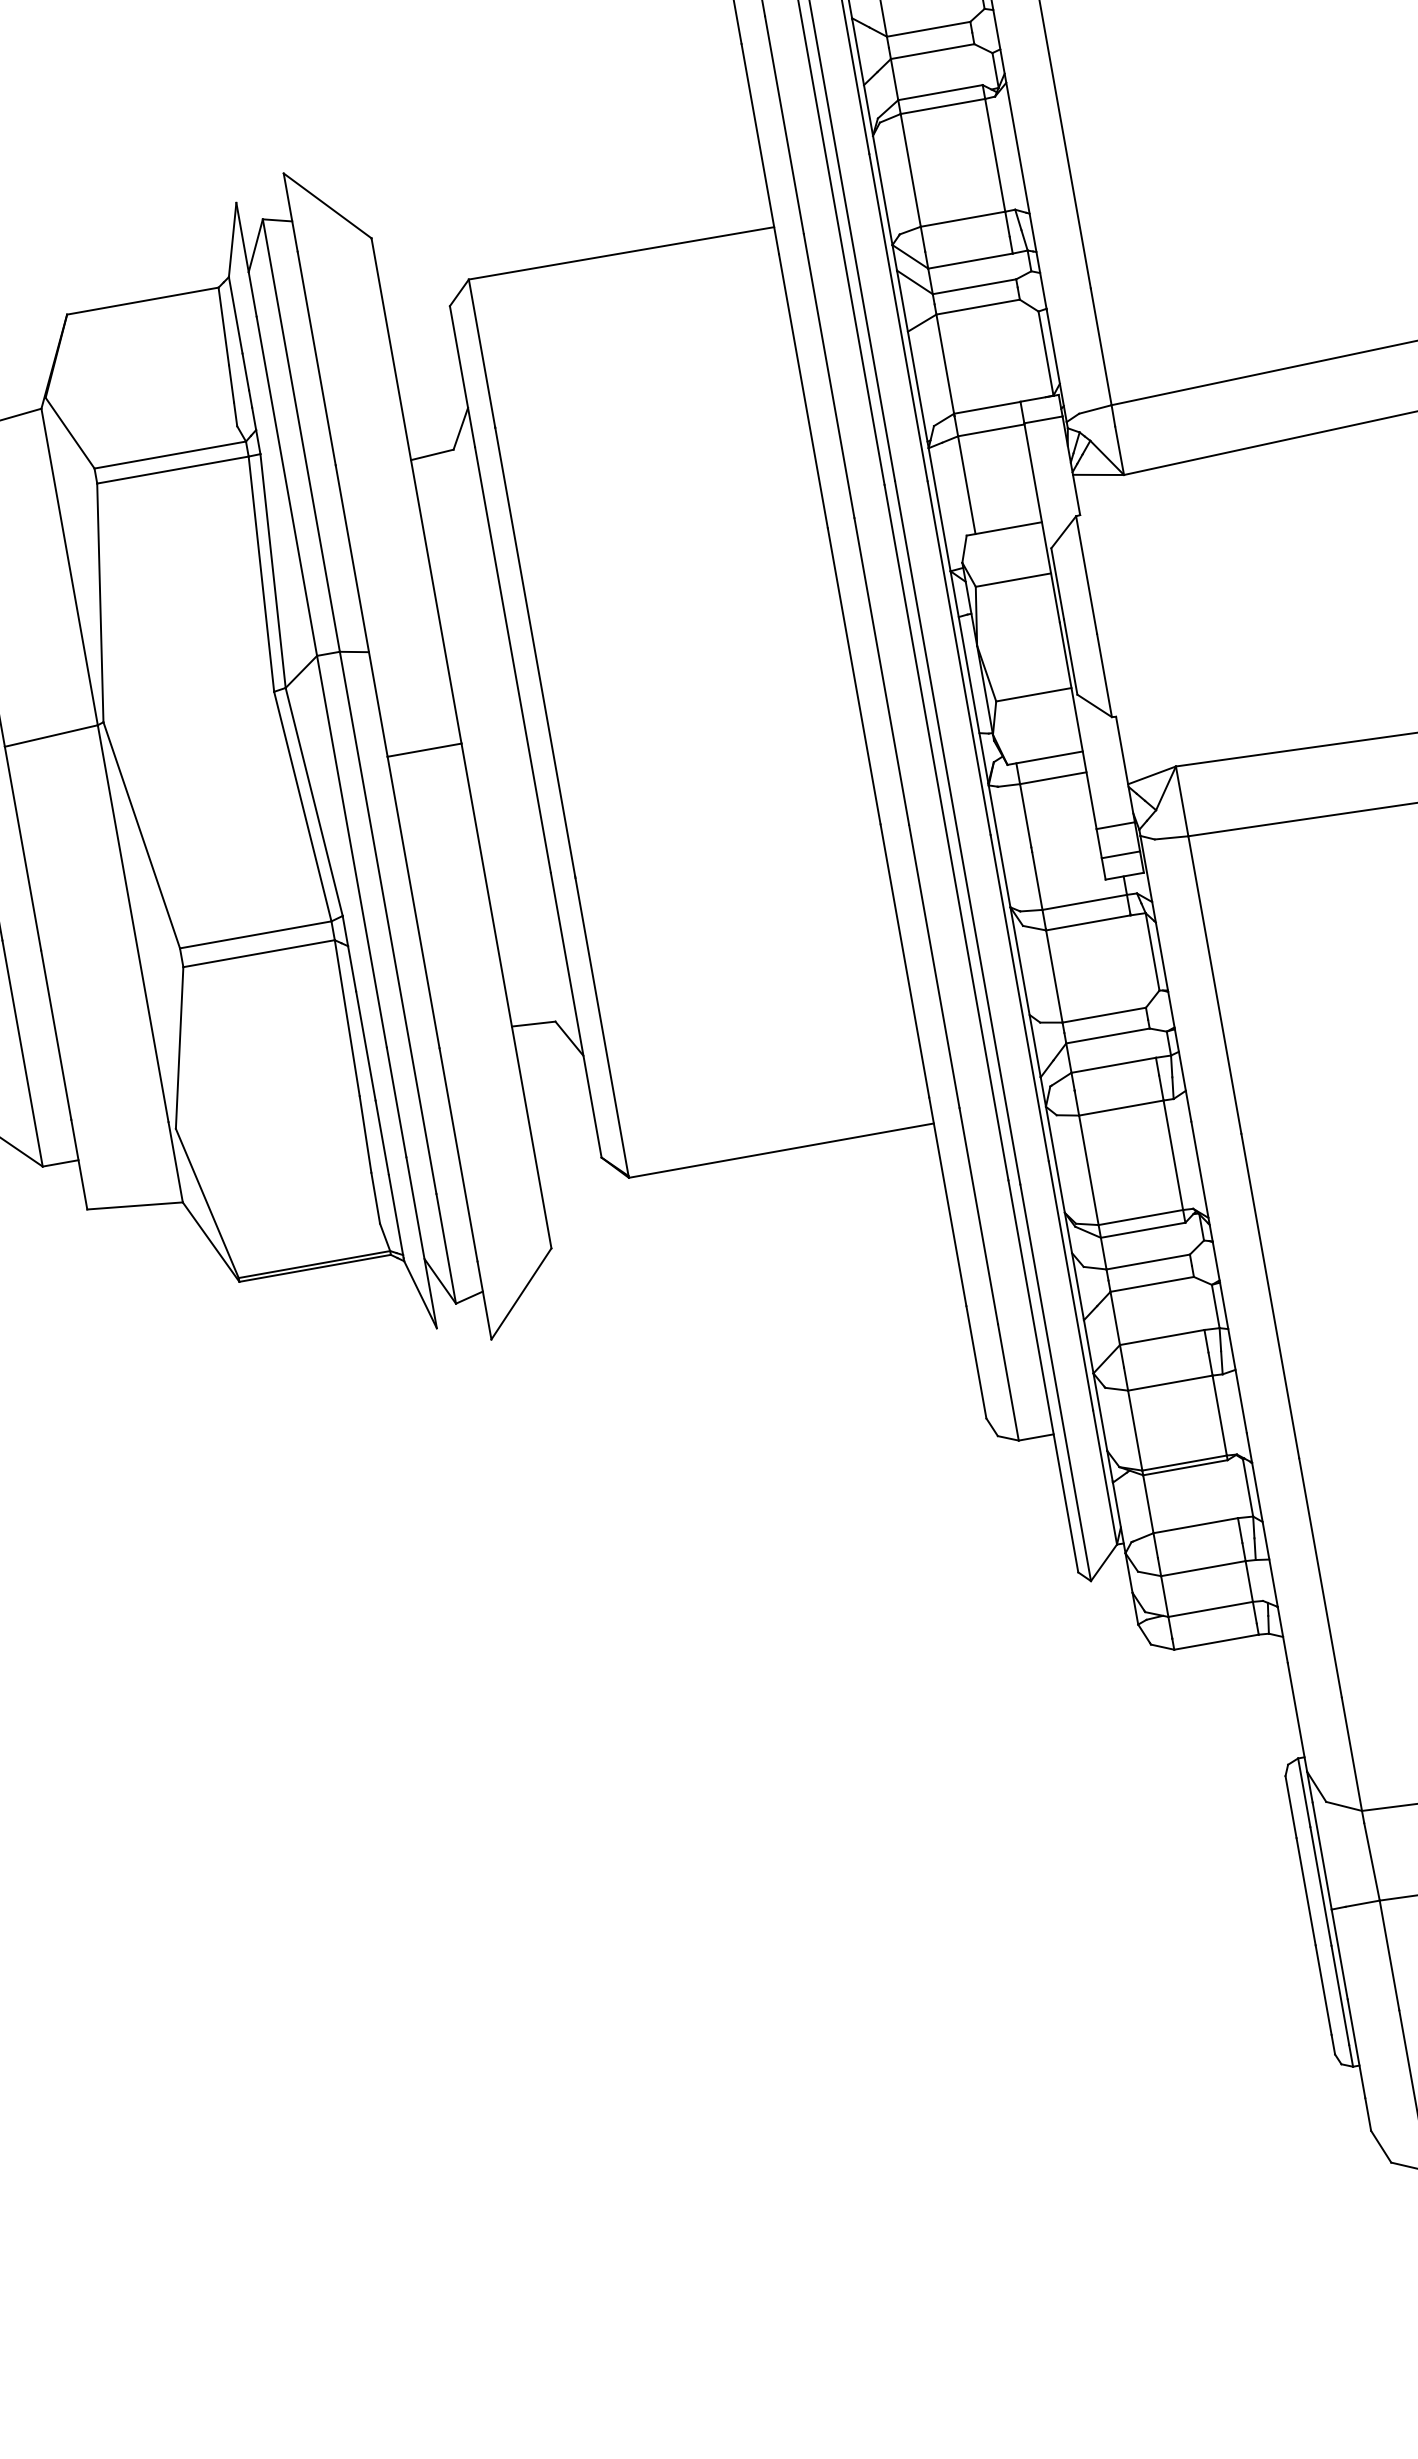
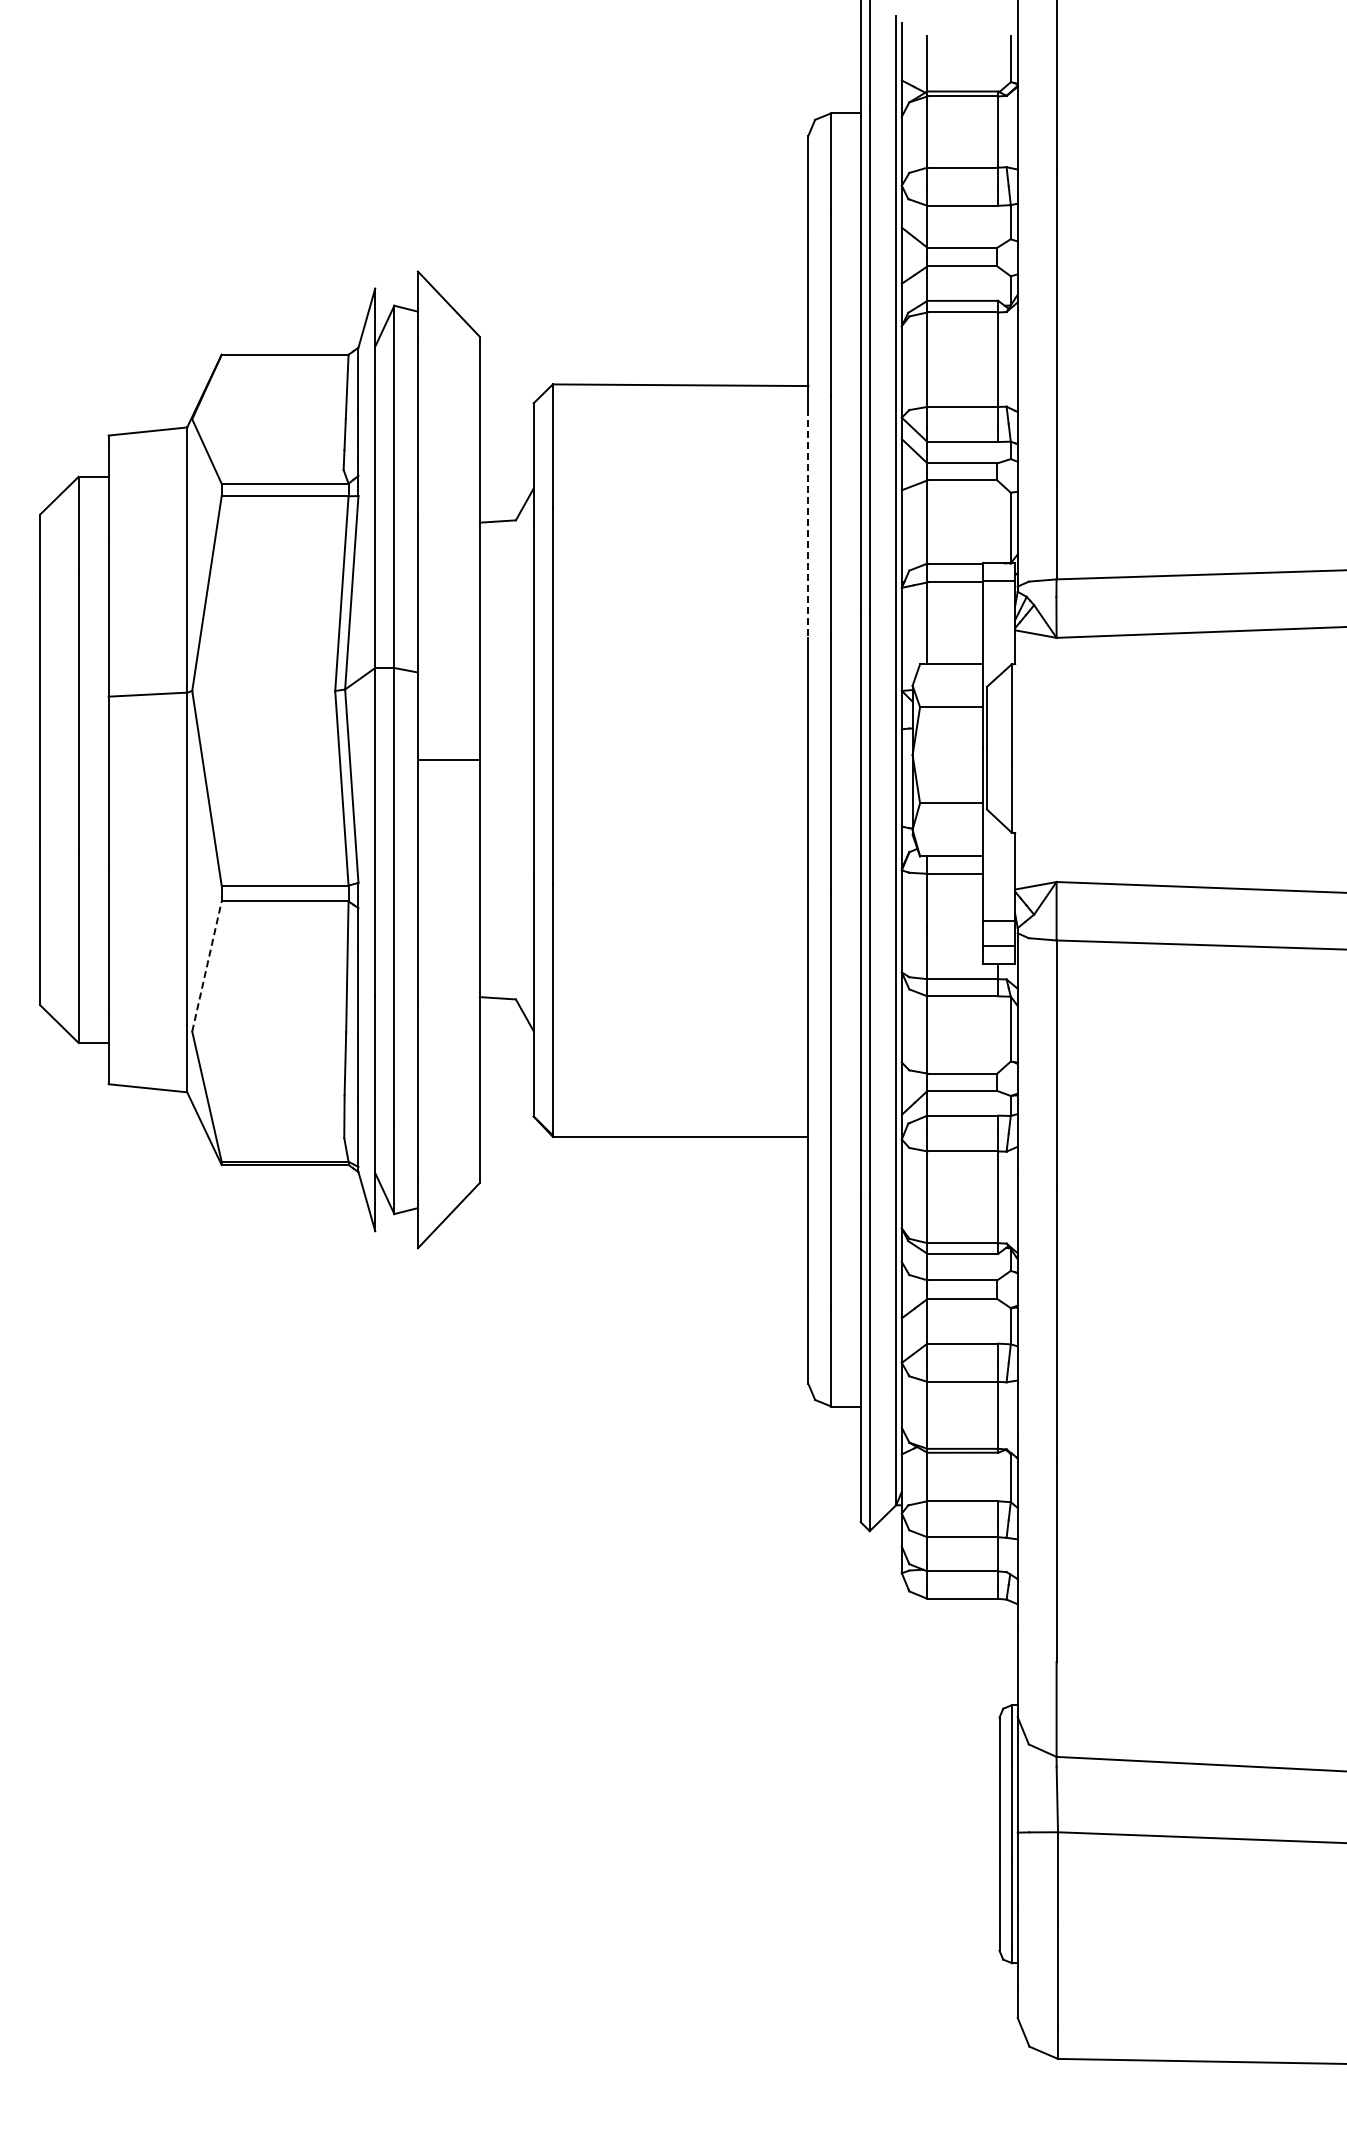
line: (803, 391) -> (808, 523), solid -> dashed
line: (179, 1048) -> (206, 966), solid -> dashed

